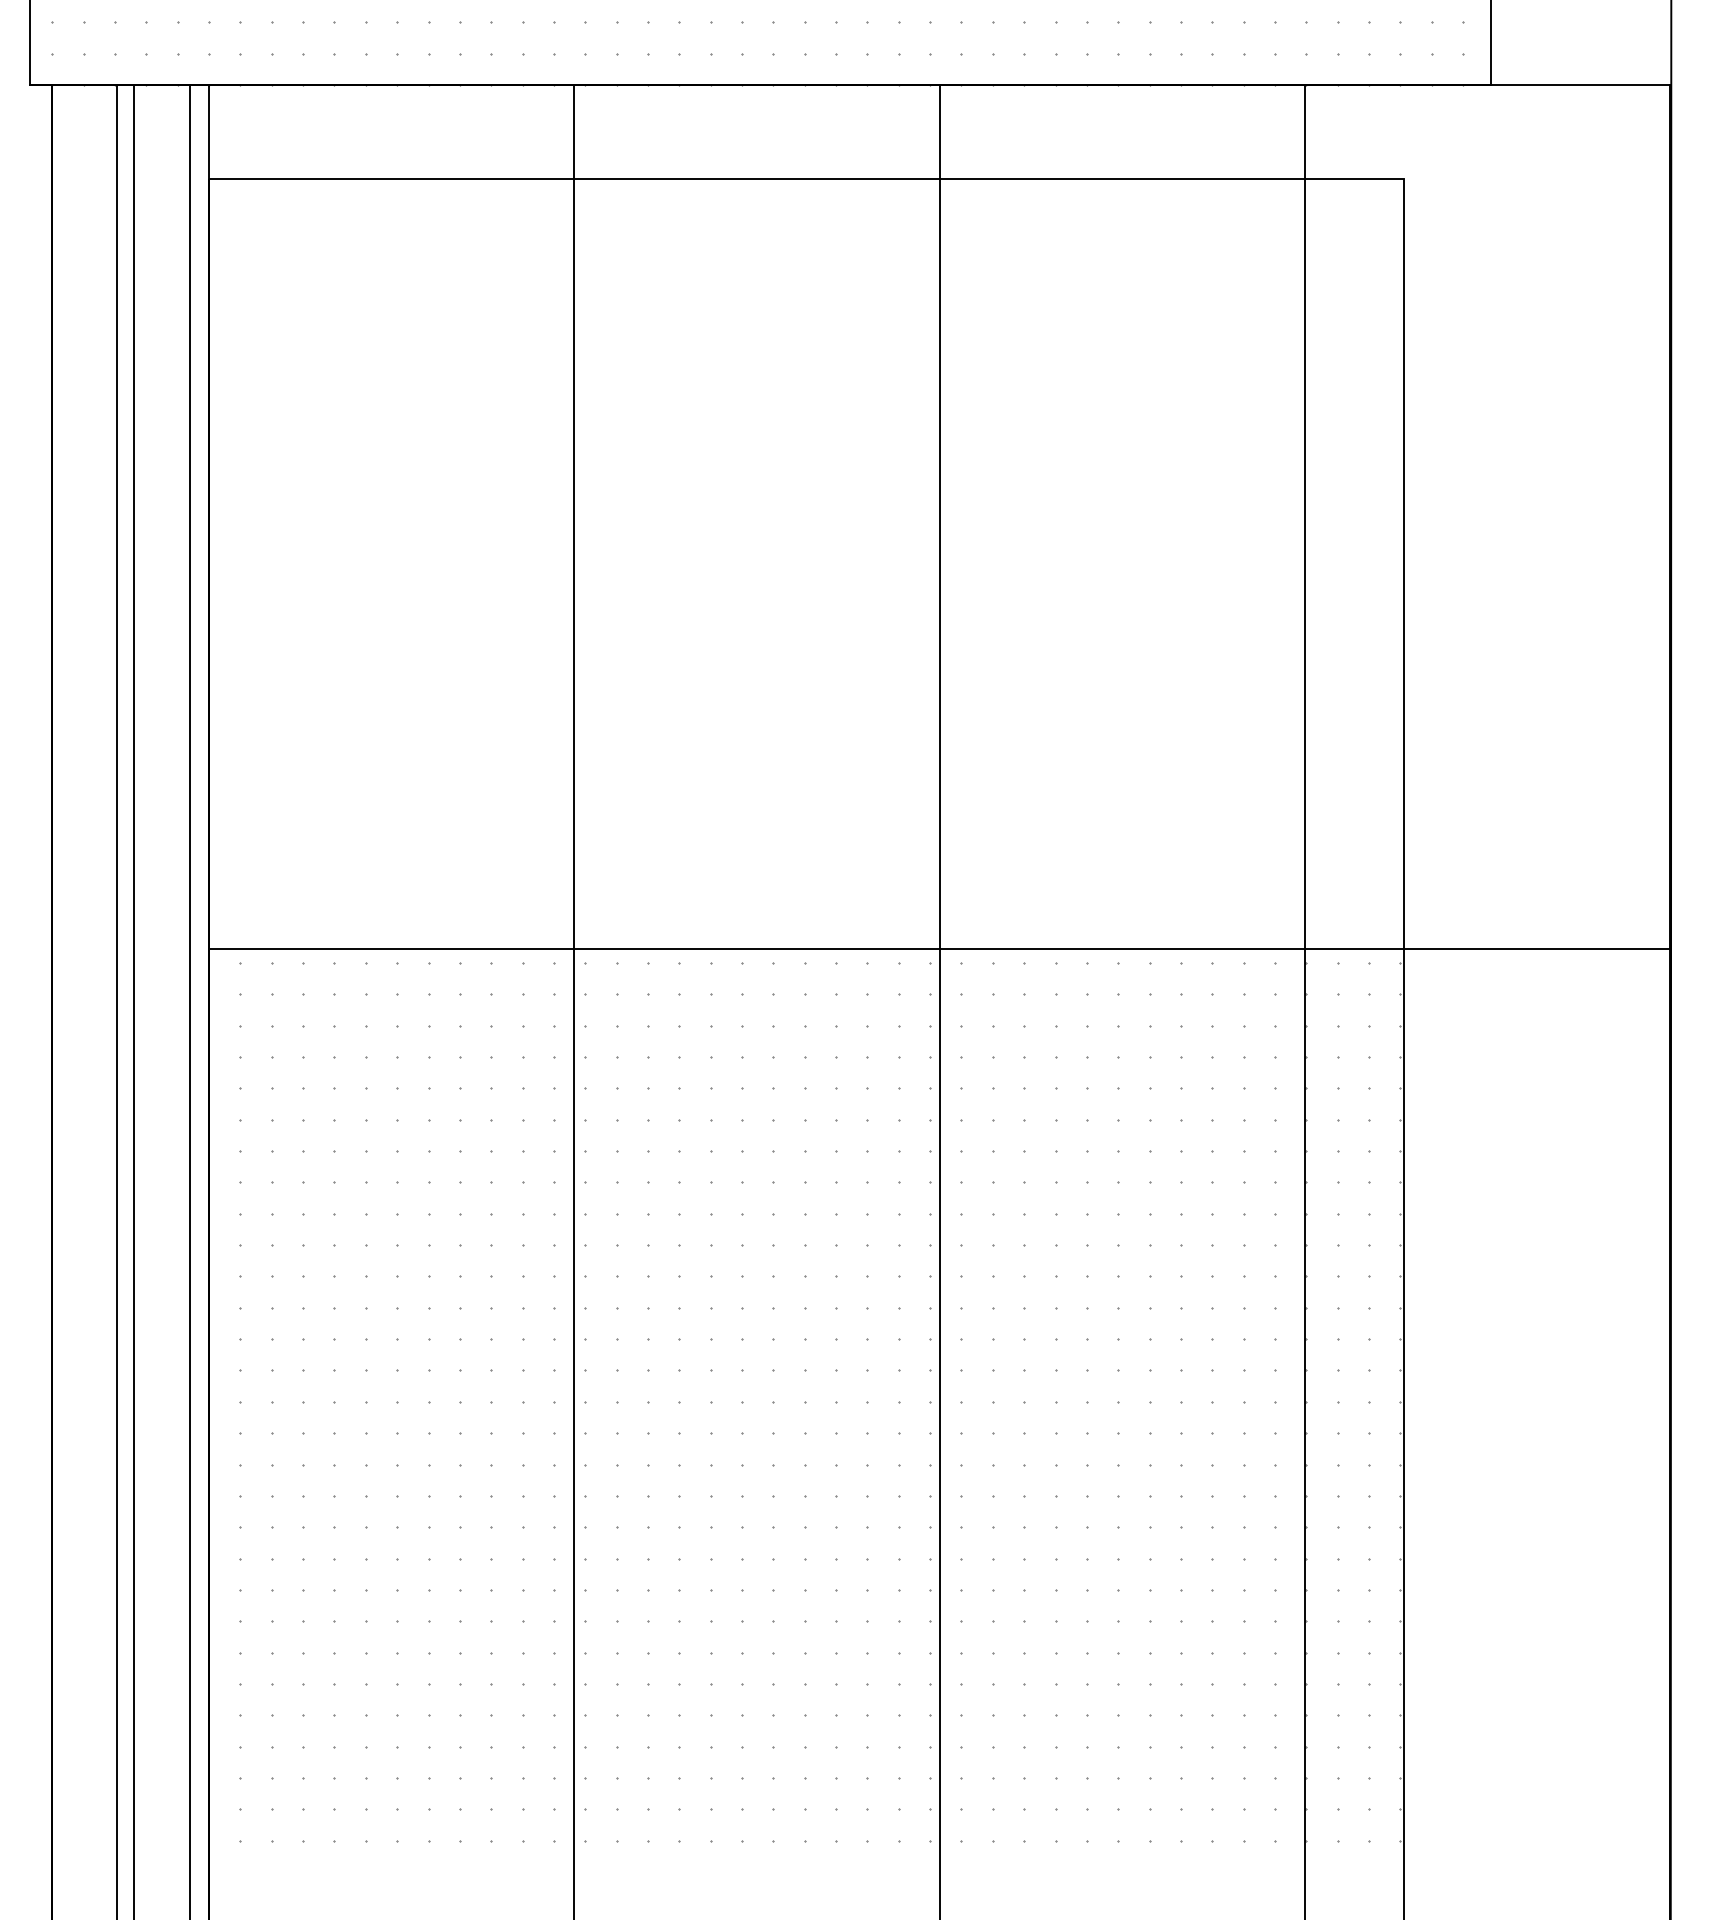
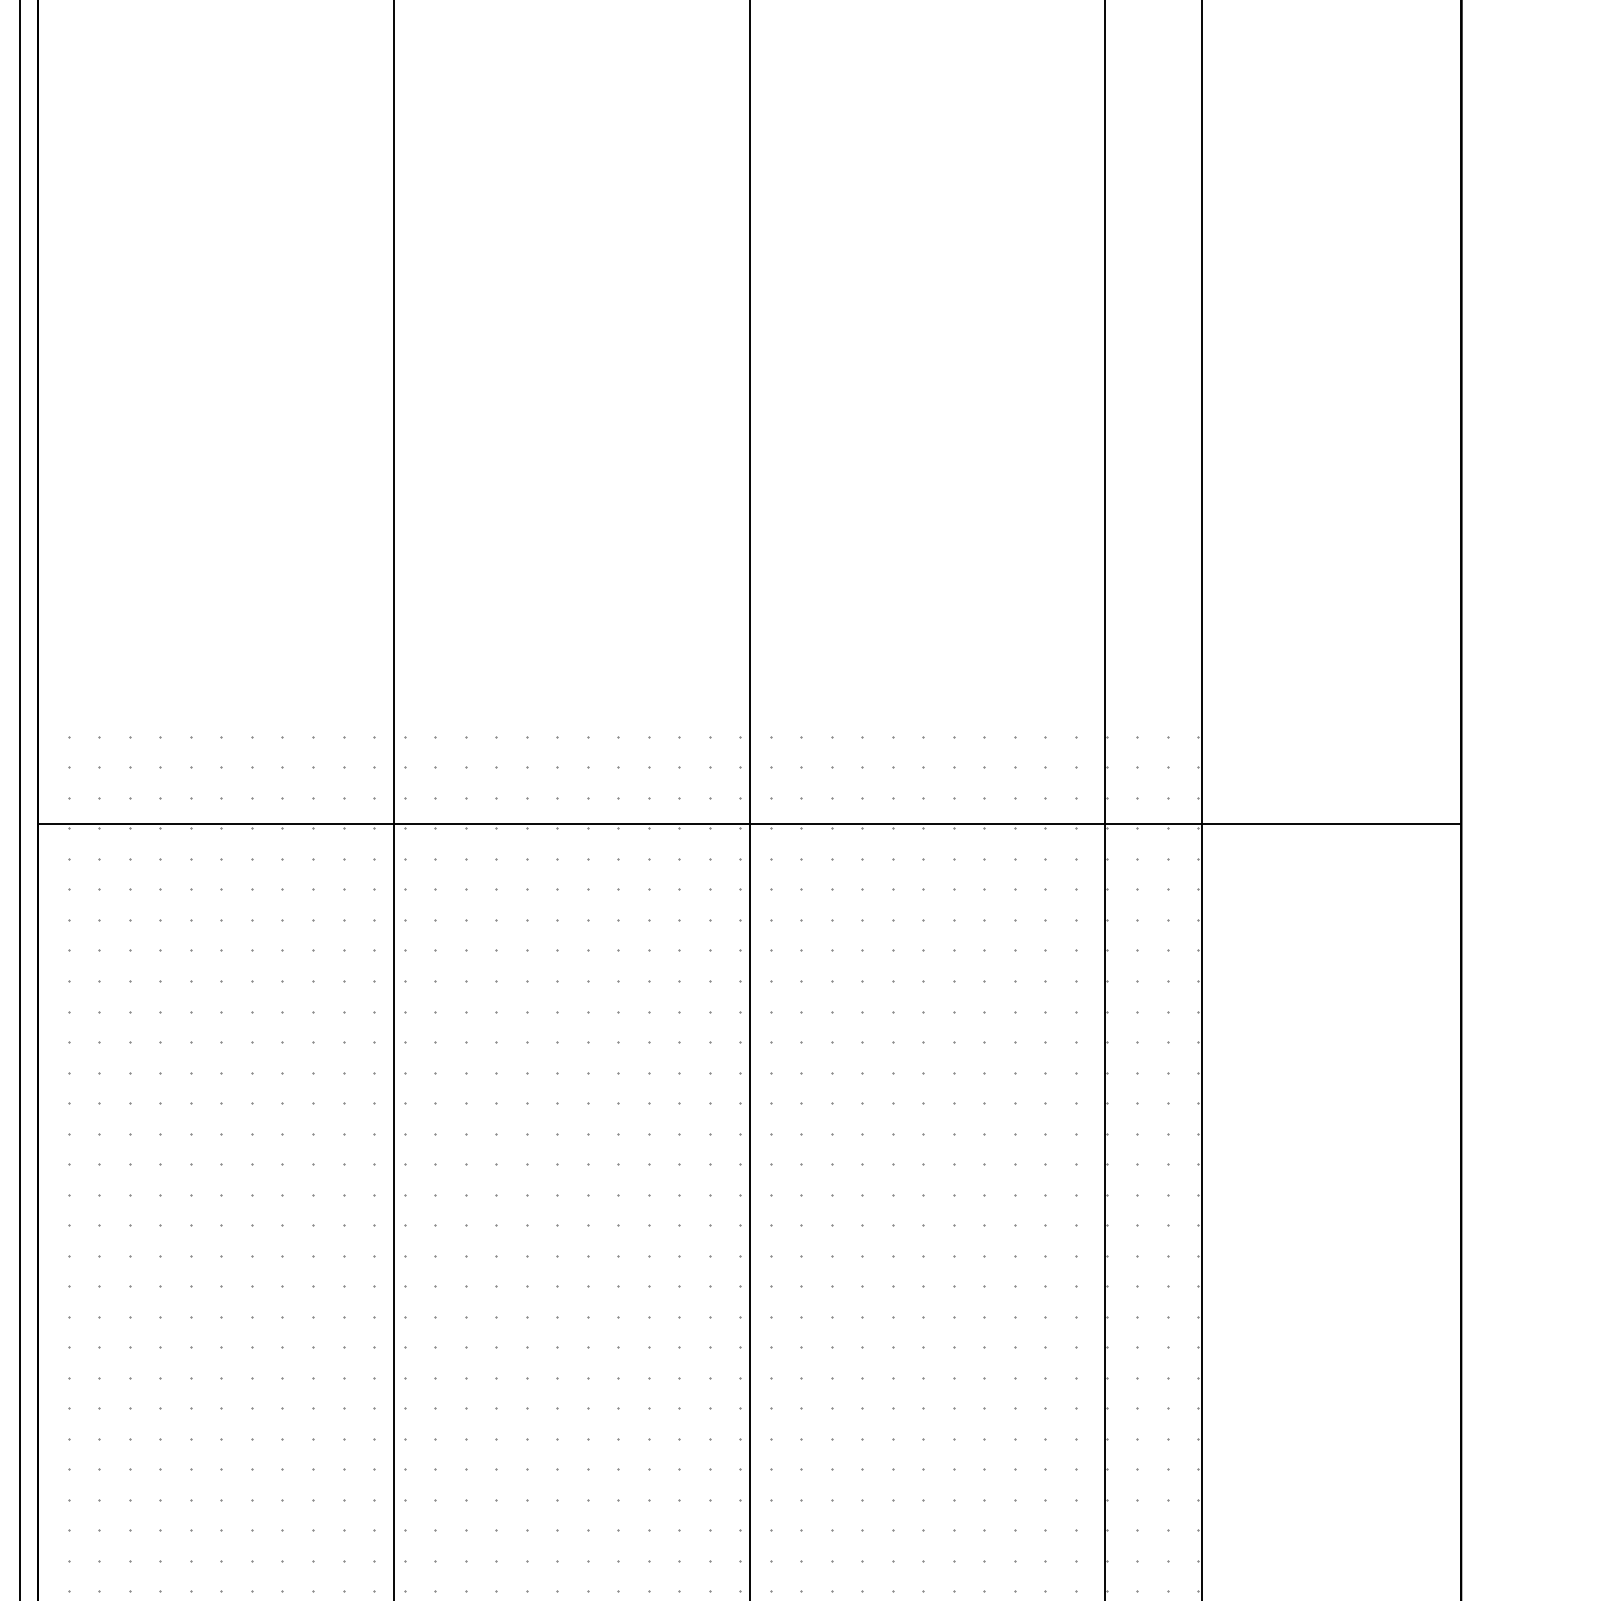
line: (939, 949) -> (749, 824), moved

